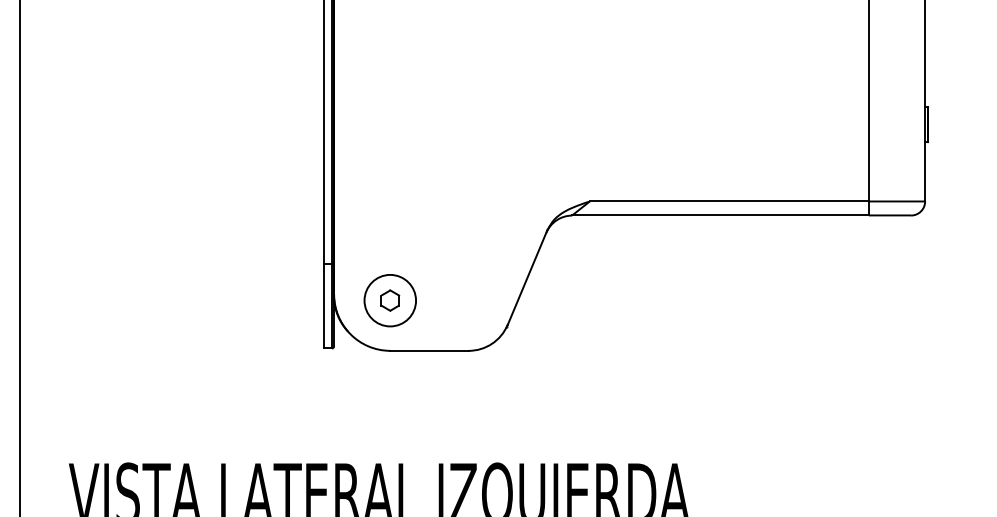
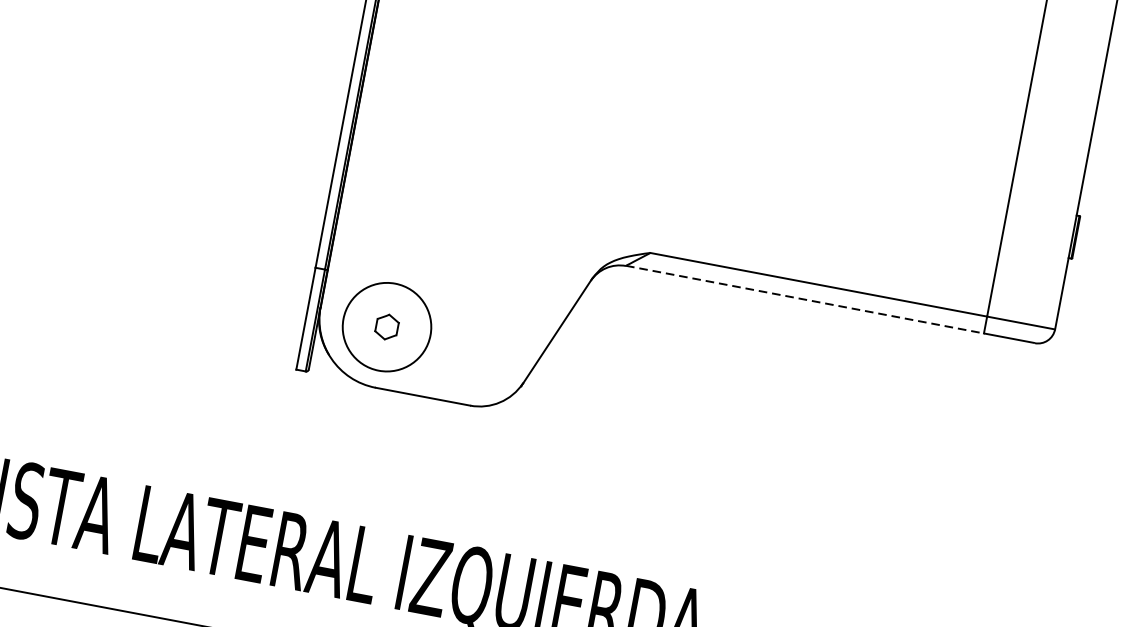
line: (721, 215) -> (806, 299), solid -> dashed
circle: (390, 300) -> (387, 327), size x1.4

